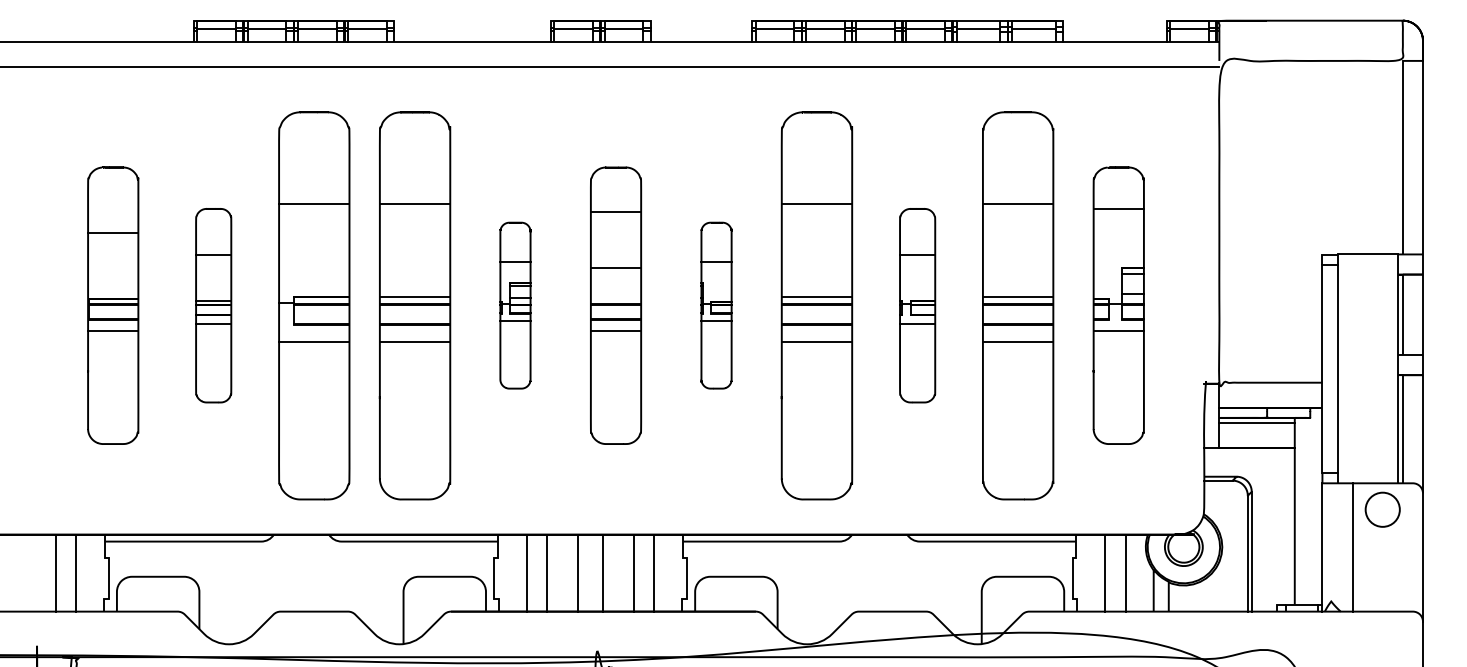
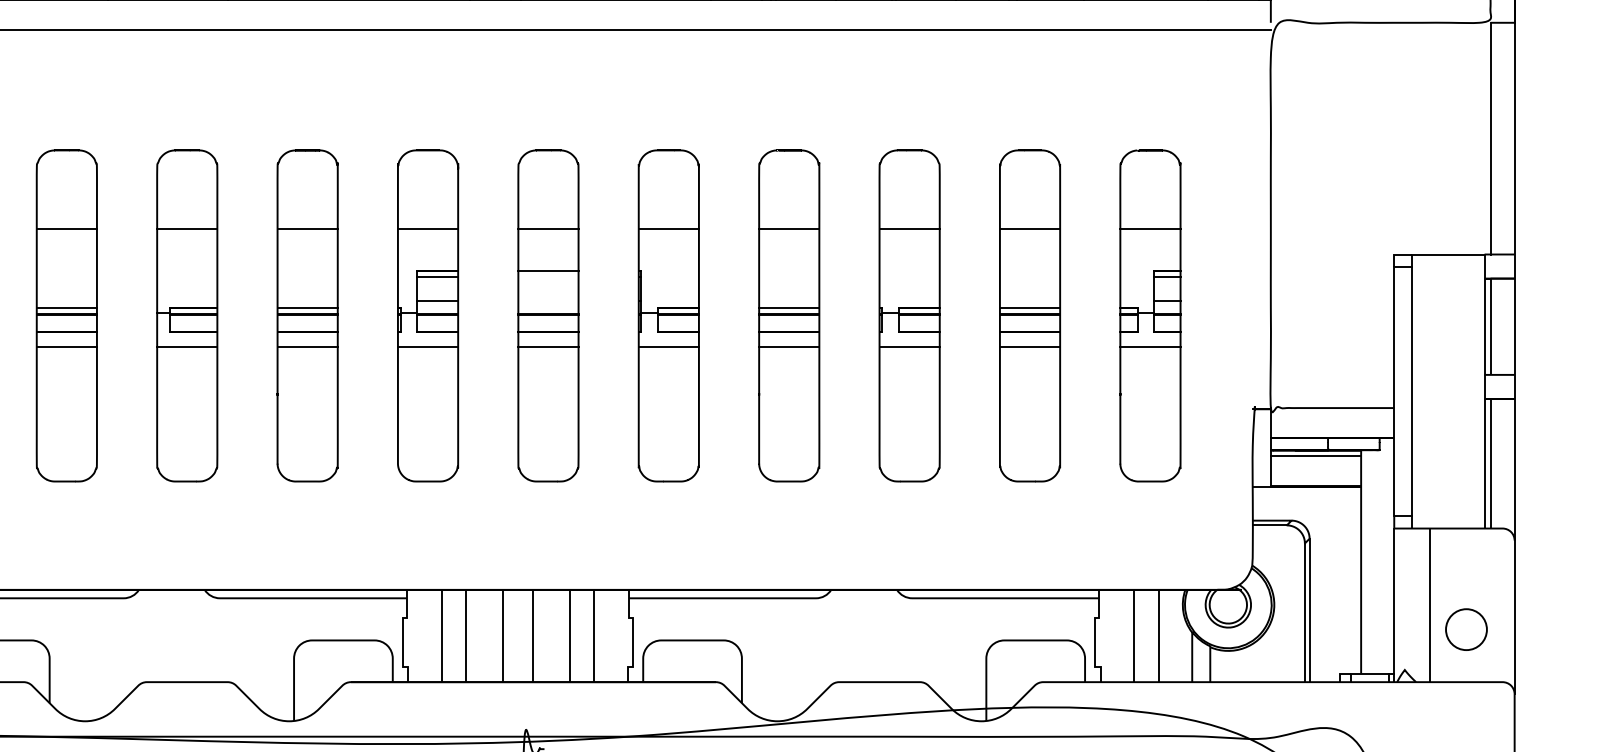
line: (1118, 209) -> (1150, 229), moved
line: (615, 212) -> (547, 229), moved
part: (213, 305) -> (66, 315), size x1.43
part: (314, 305) -> (187, 315), size x0.71
part: (414, 305) -> (307, 315), size x0.71
part: (515, 305) -> (428, 315), size x1.67
part: (716, 305) -> (668, 315), size x1.67
part: (817, 305) -> (789, 315), size x0.71
part: (917, 305) -> (909, 315), size x1.43
part: (1018, 305) -> (1030, 315), size x0.71
circle: (1382, 509) -> (1466, 629), moved

